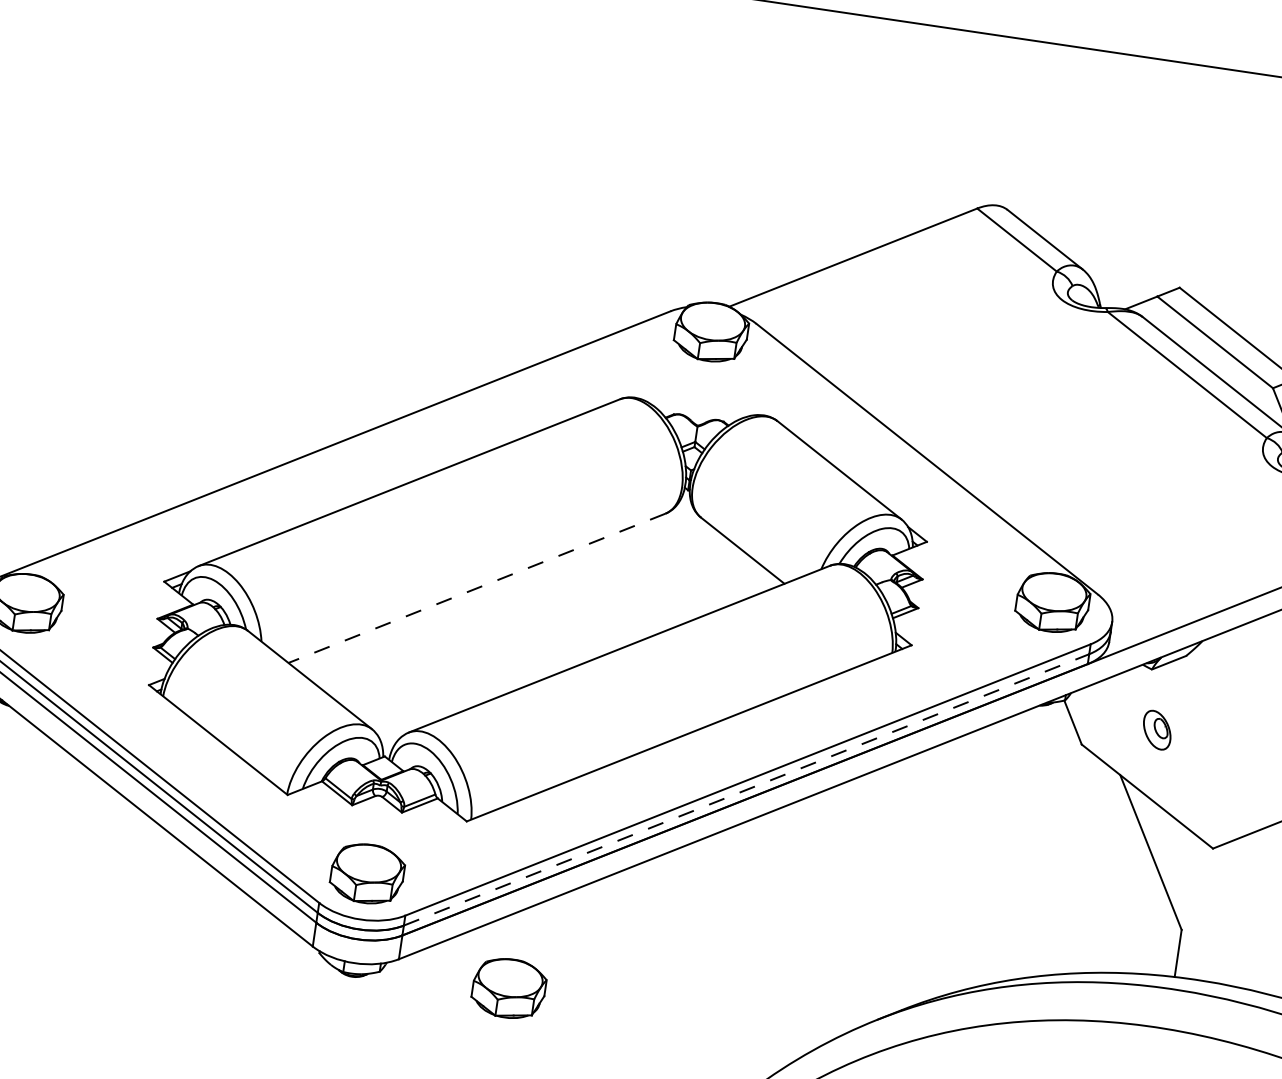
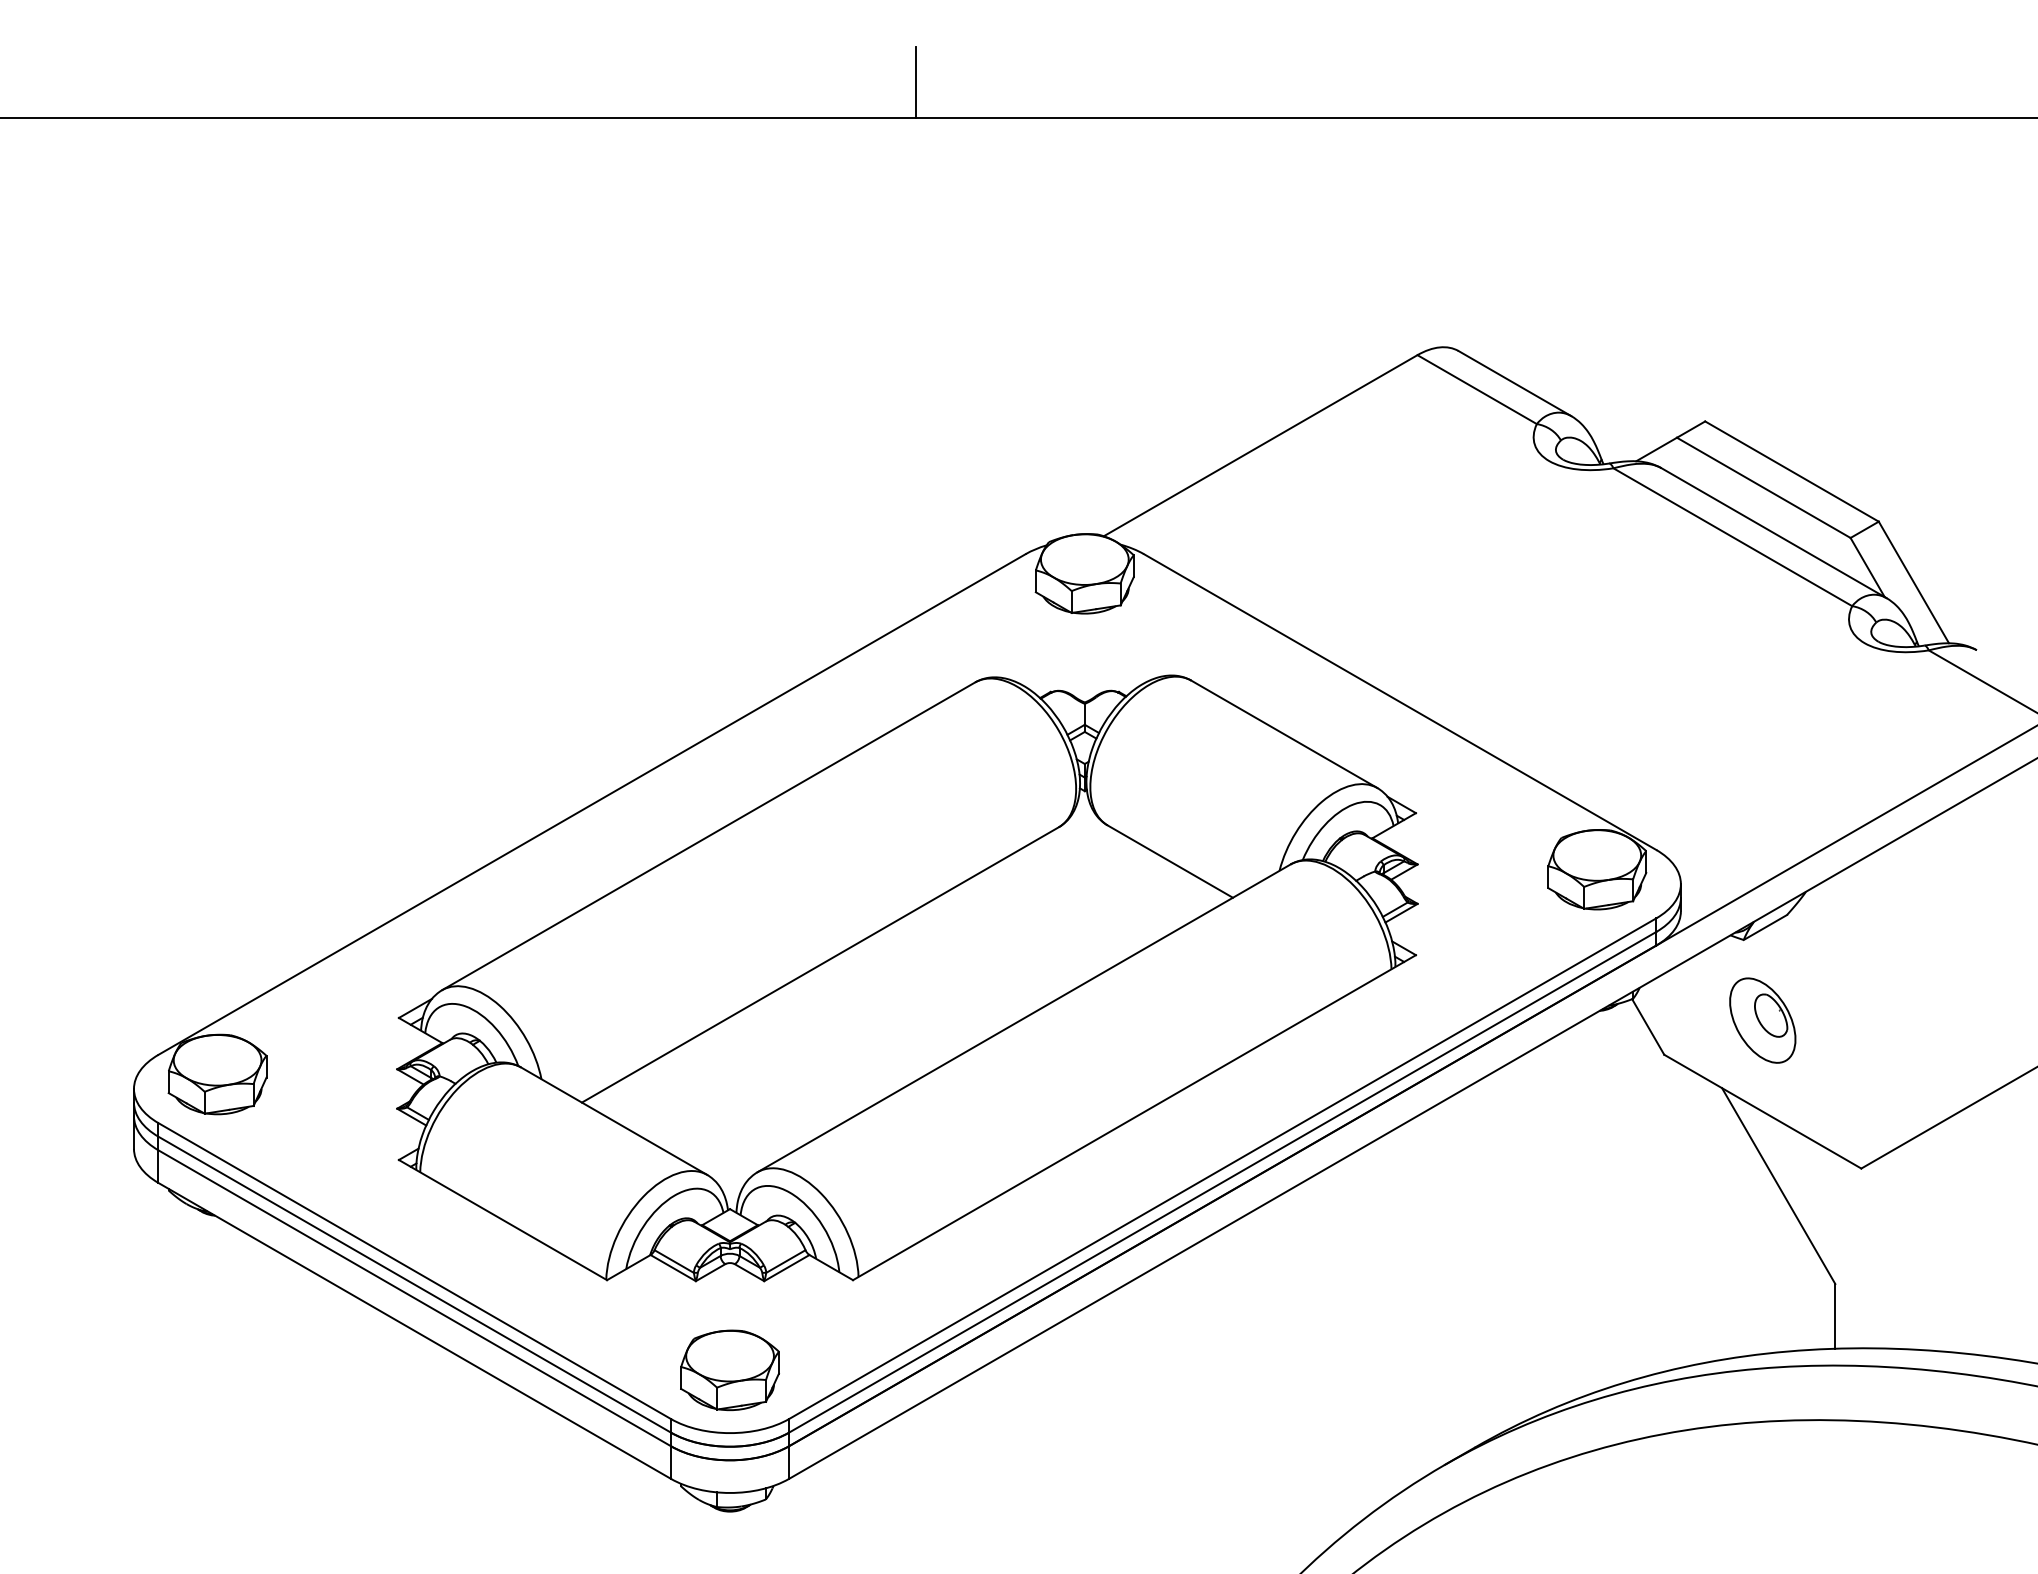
line: (476, 588) -> (819, 965), dashed -> solid
part: (1156, 730) -> (1762, 1020), size x1.67
line: (746, 790) -> (1222, 1182), dashed -> solid
part: (508, 988) -> (942, 1496), removed

